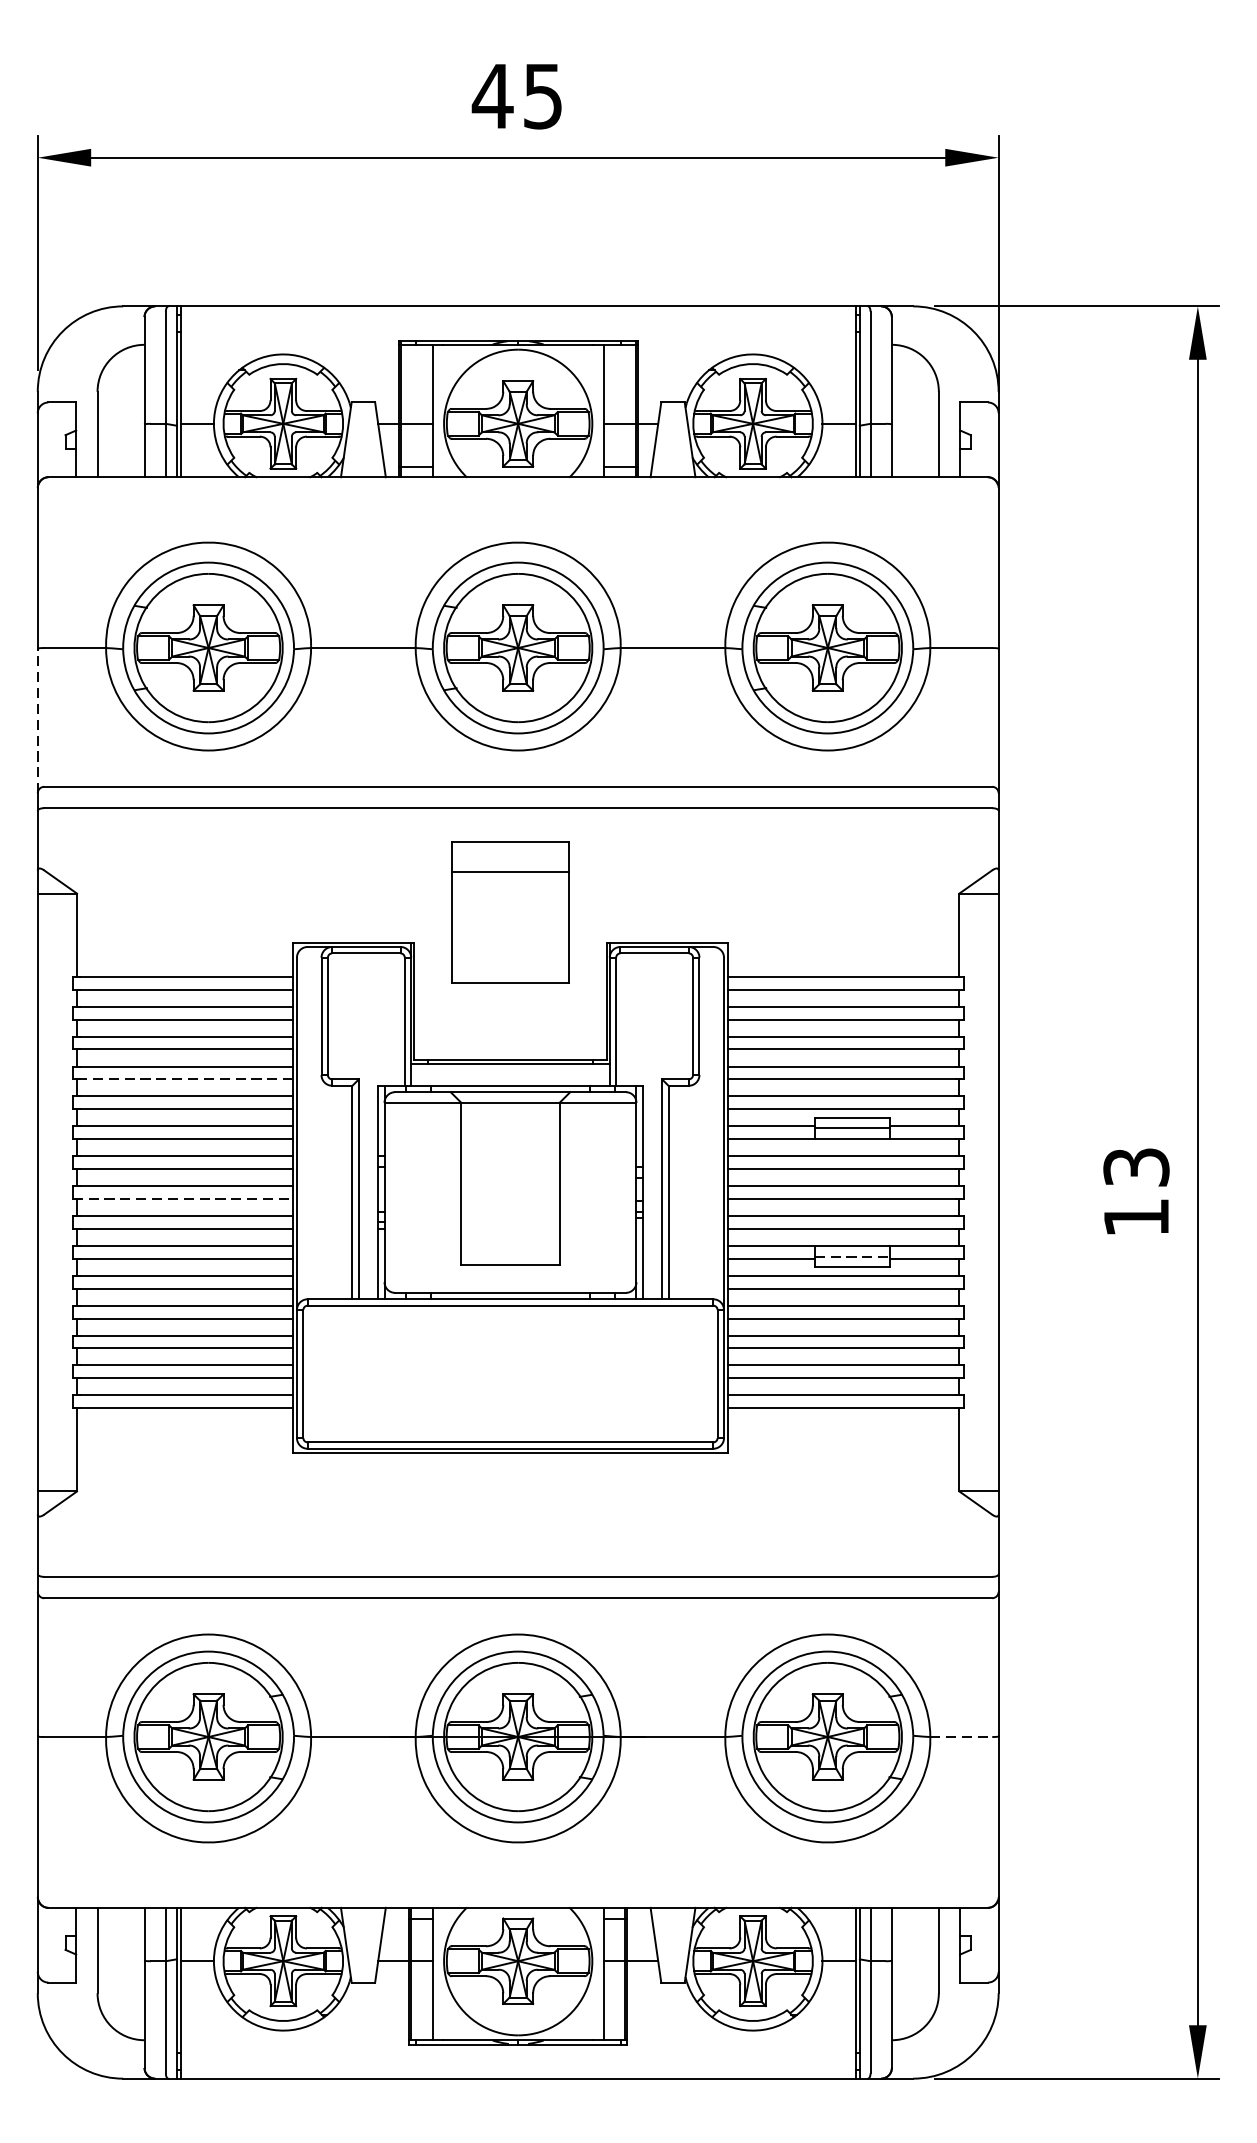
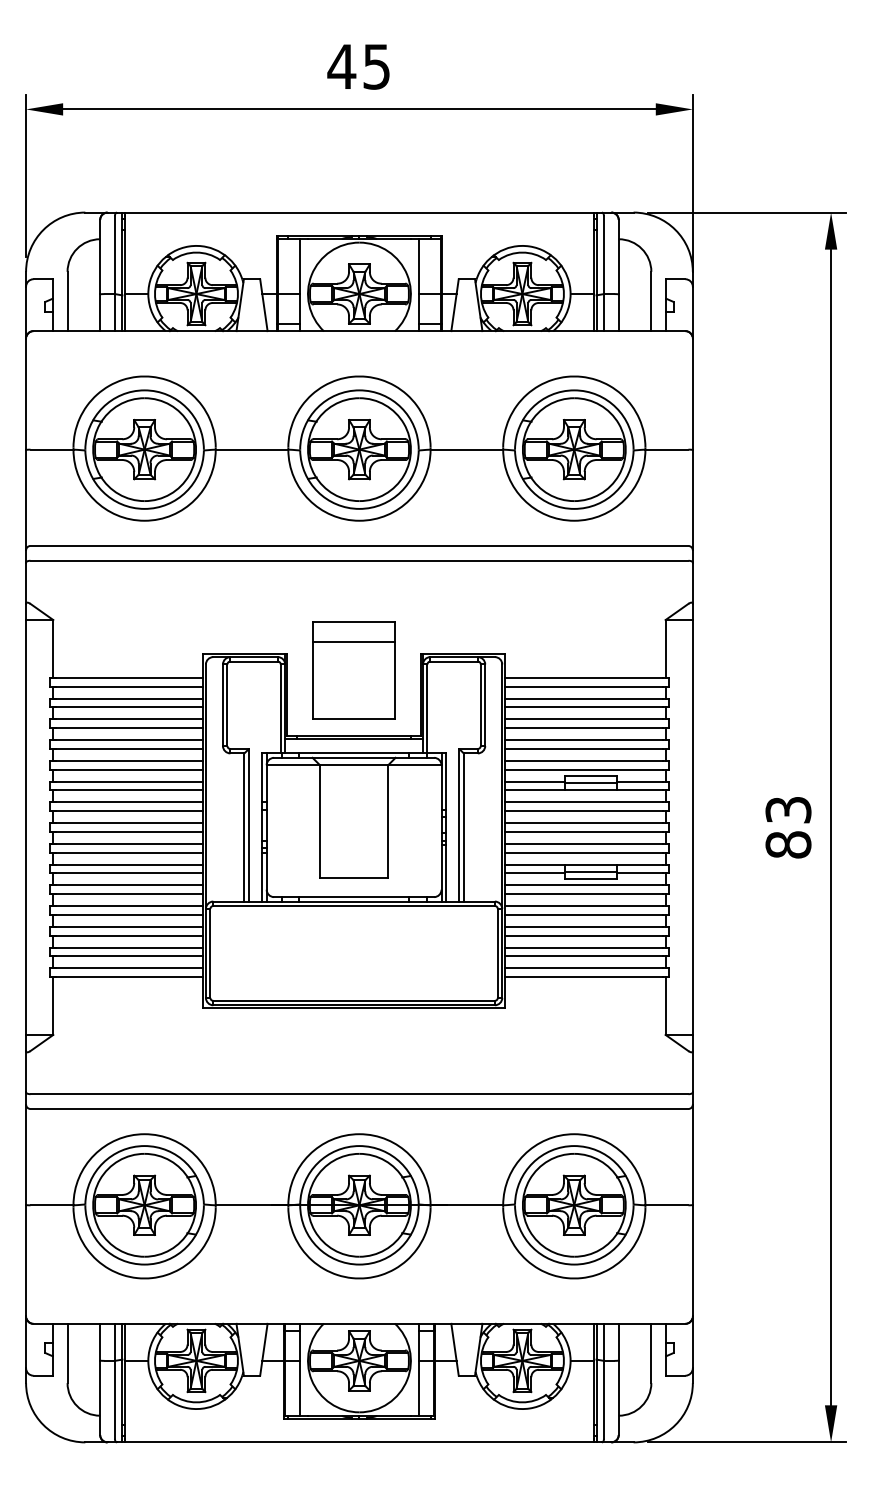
line: (38, 719) -> (26, 499), dashed -> solid
part: (509, 912) -> (353, 670), moved
line: (185, 1078) -> (128, 748), dashed -> solid
line: (183, 1198) -> (127, 831), dashed -> solid
text: (1136, 1217) -> (788, 844), 13 -> 83
line: (852, 1255) -> (591, 871), dashed -> solid
line: (962, 1737) -> (667, 1205), dashed -> solid

